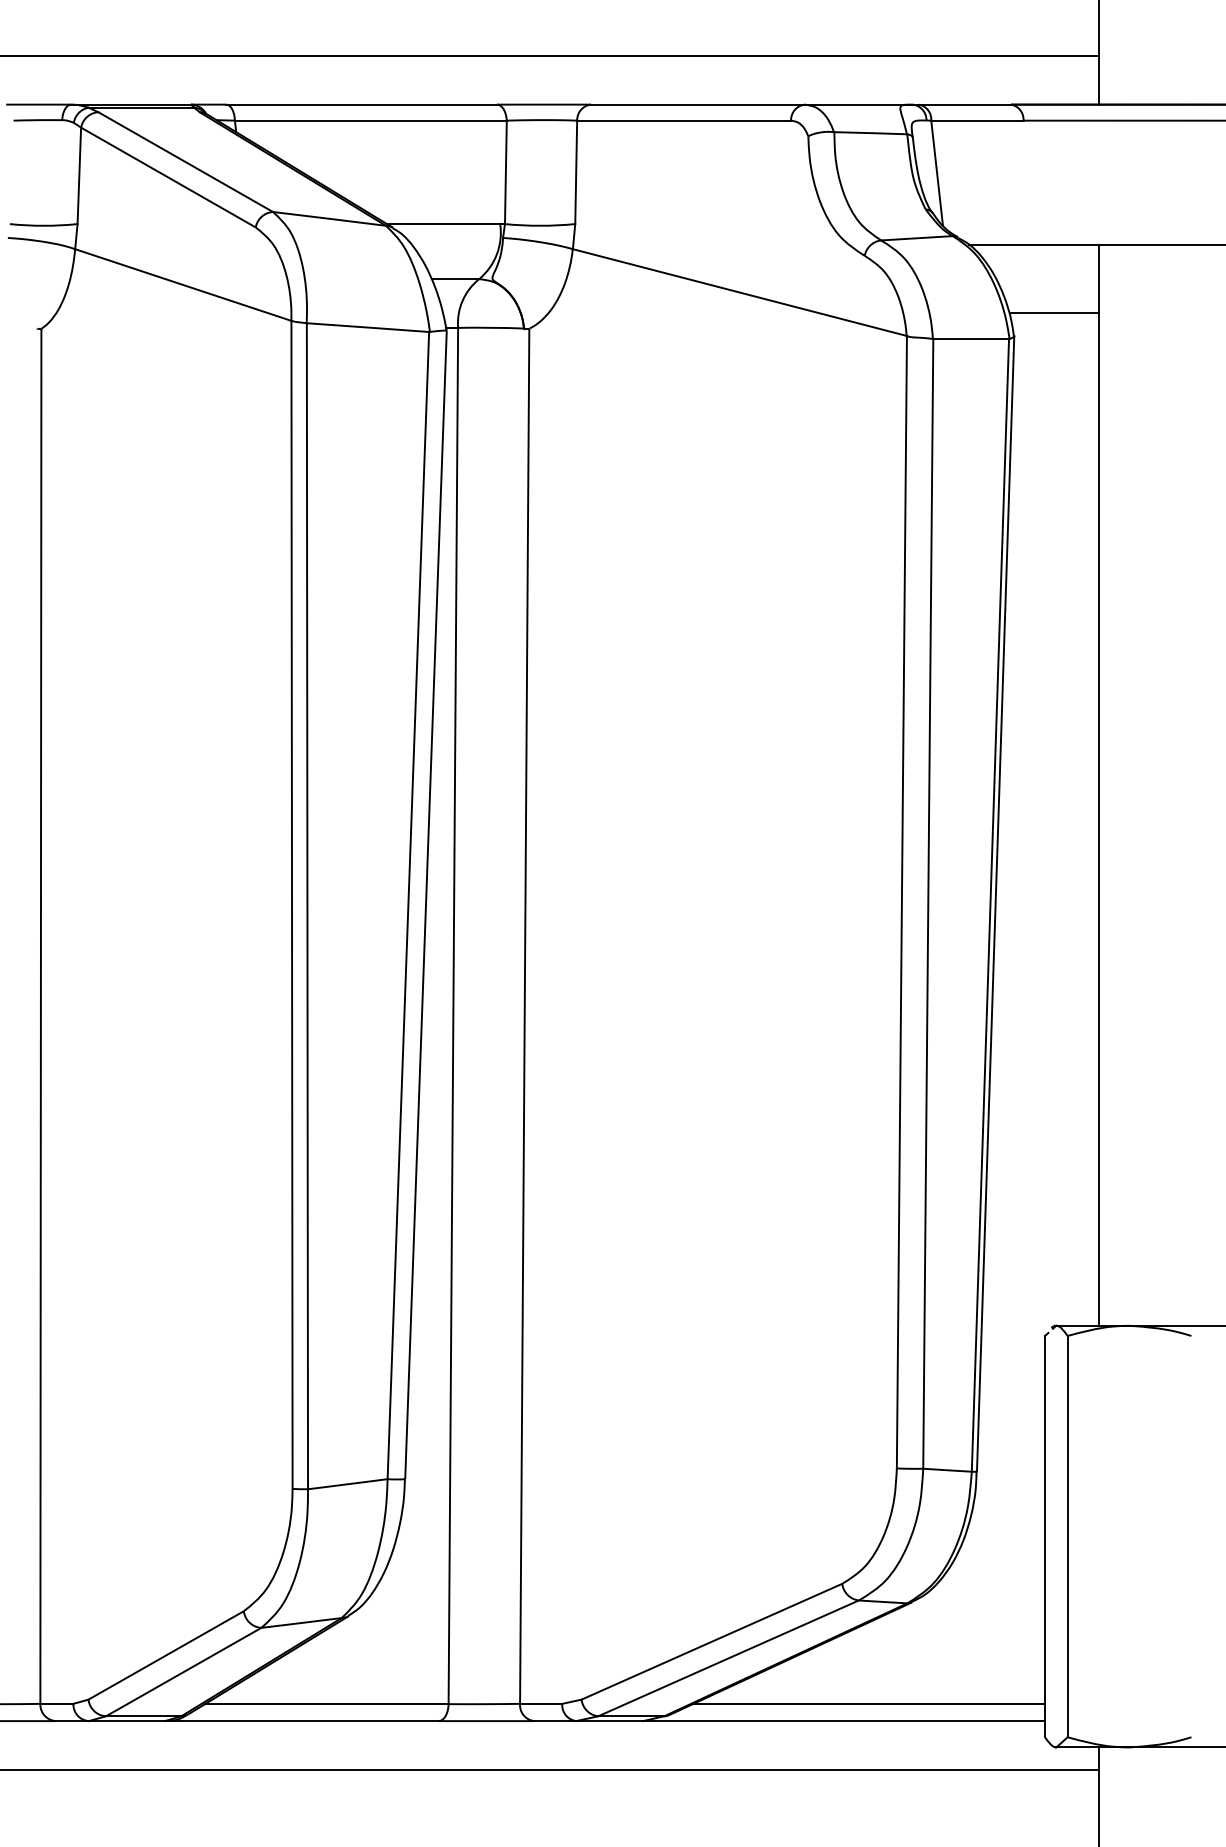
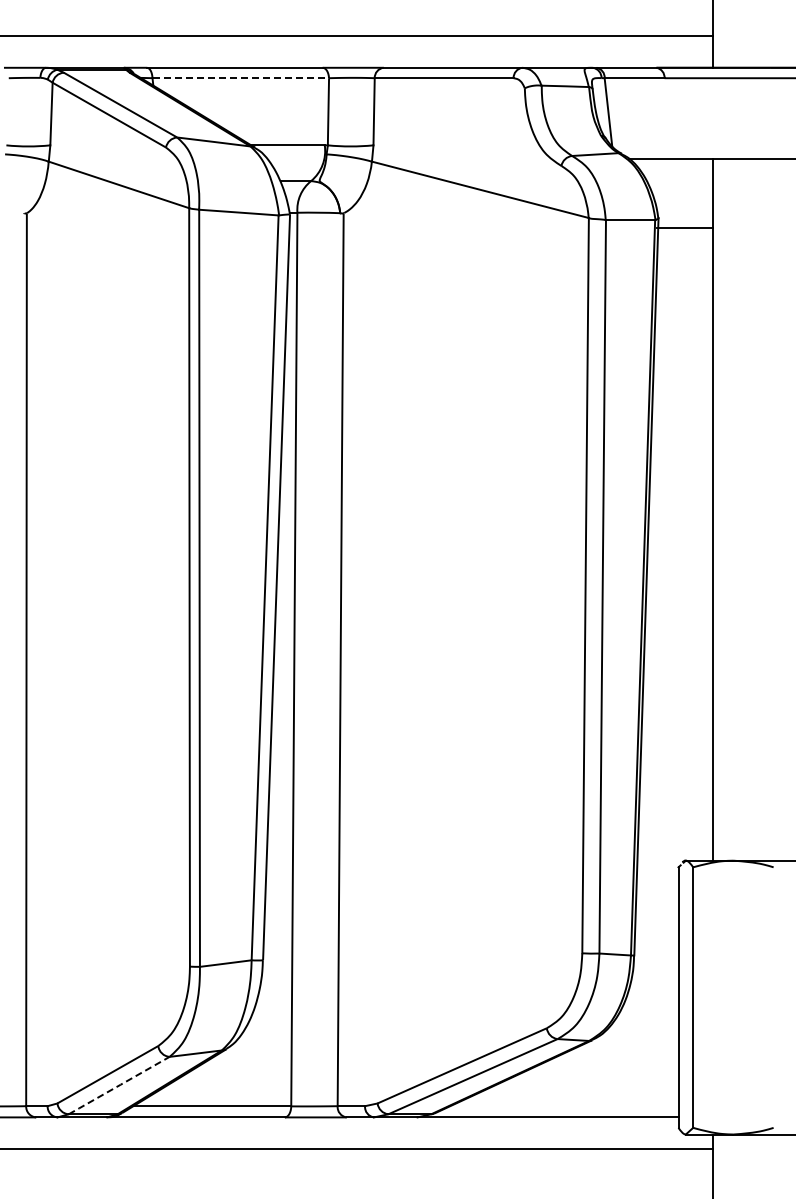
line: (371, 121) -> (241, 78), solid -> dashed
line: (1054, 313) -> (684, 228), moved
line: (184, 1671) -> (119, 1085), solid -> dashed
line: (869, 1704) -> (564, 1106), removed

